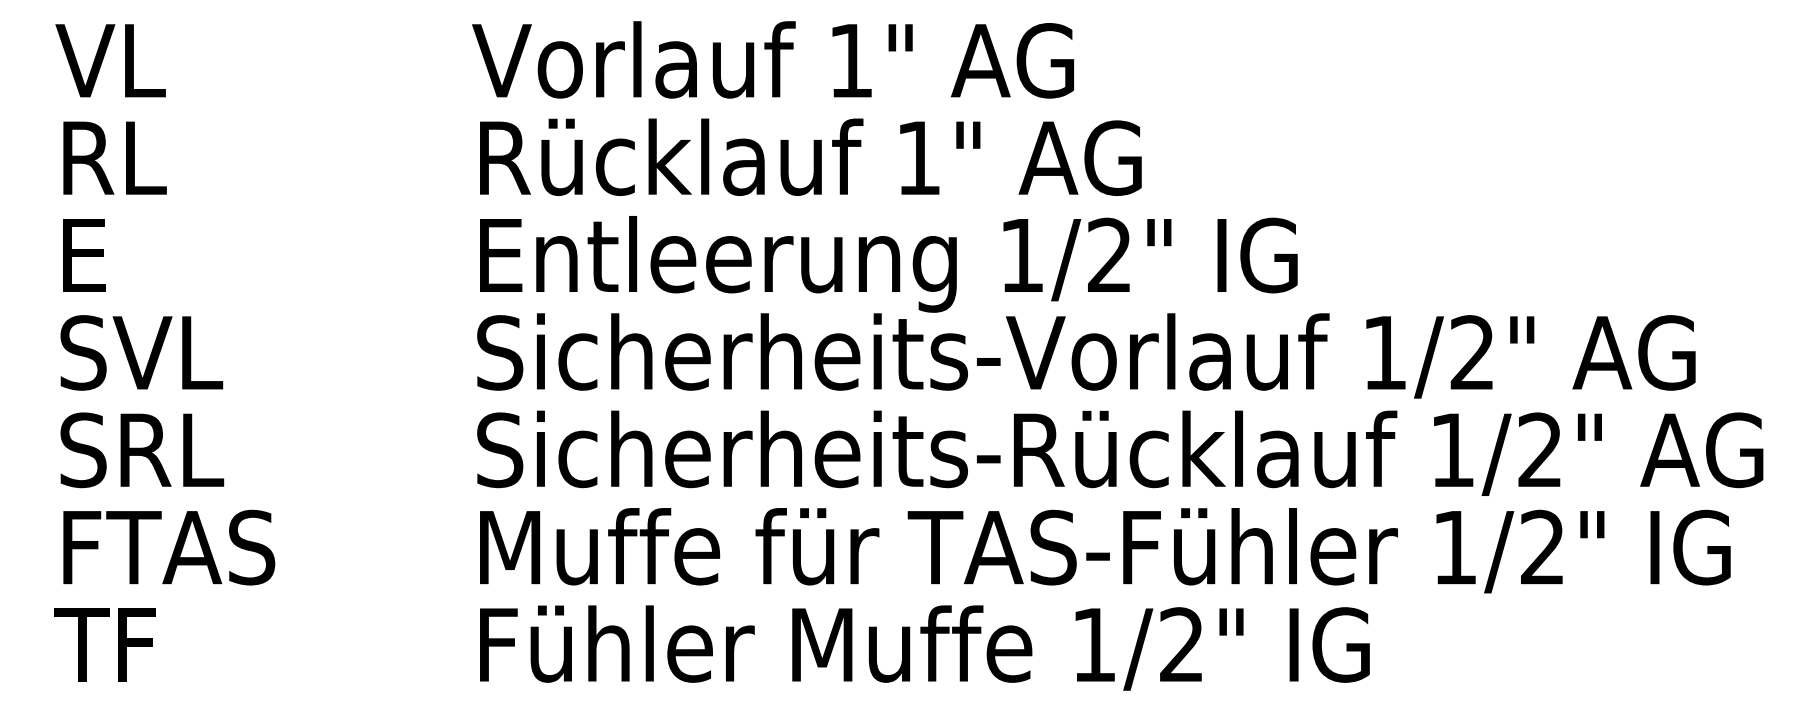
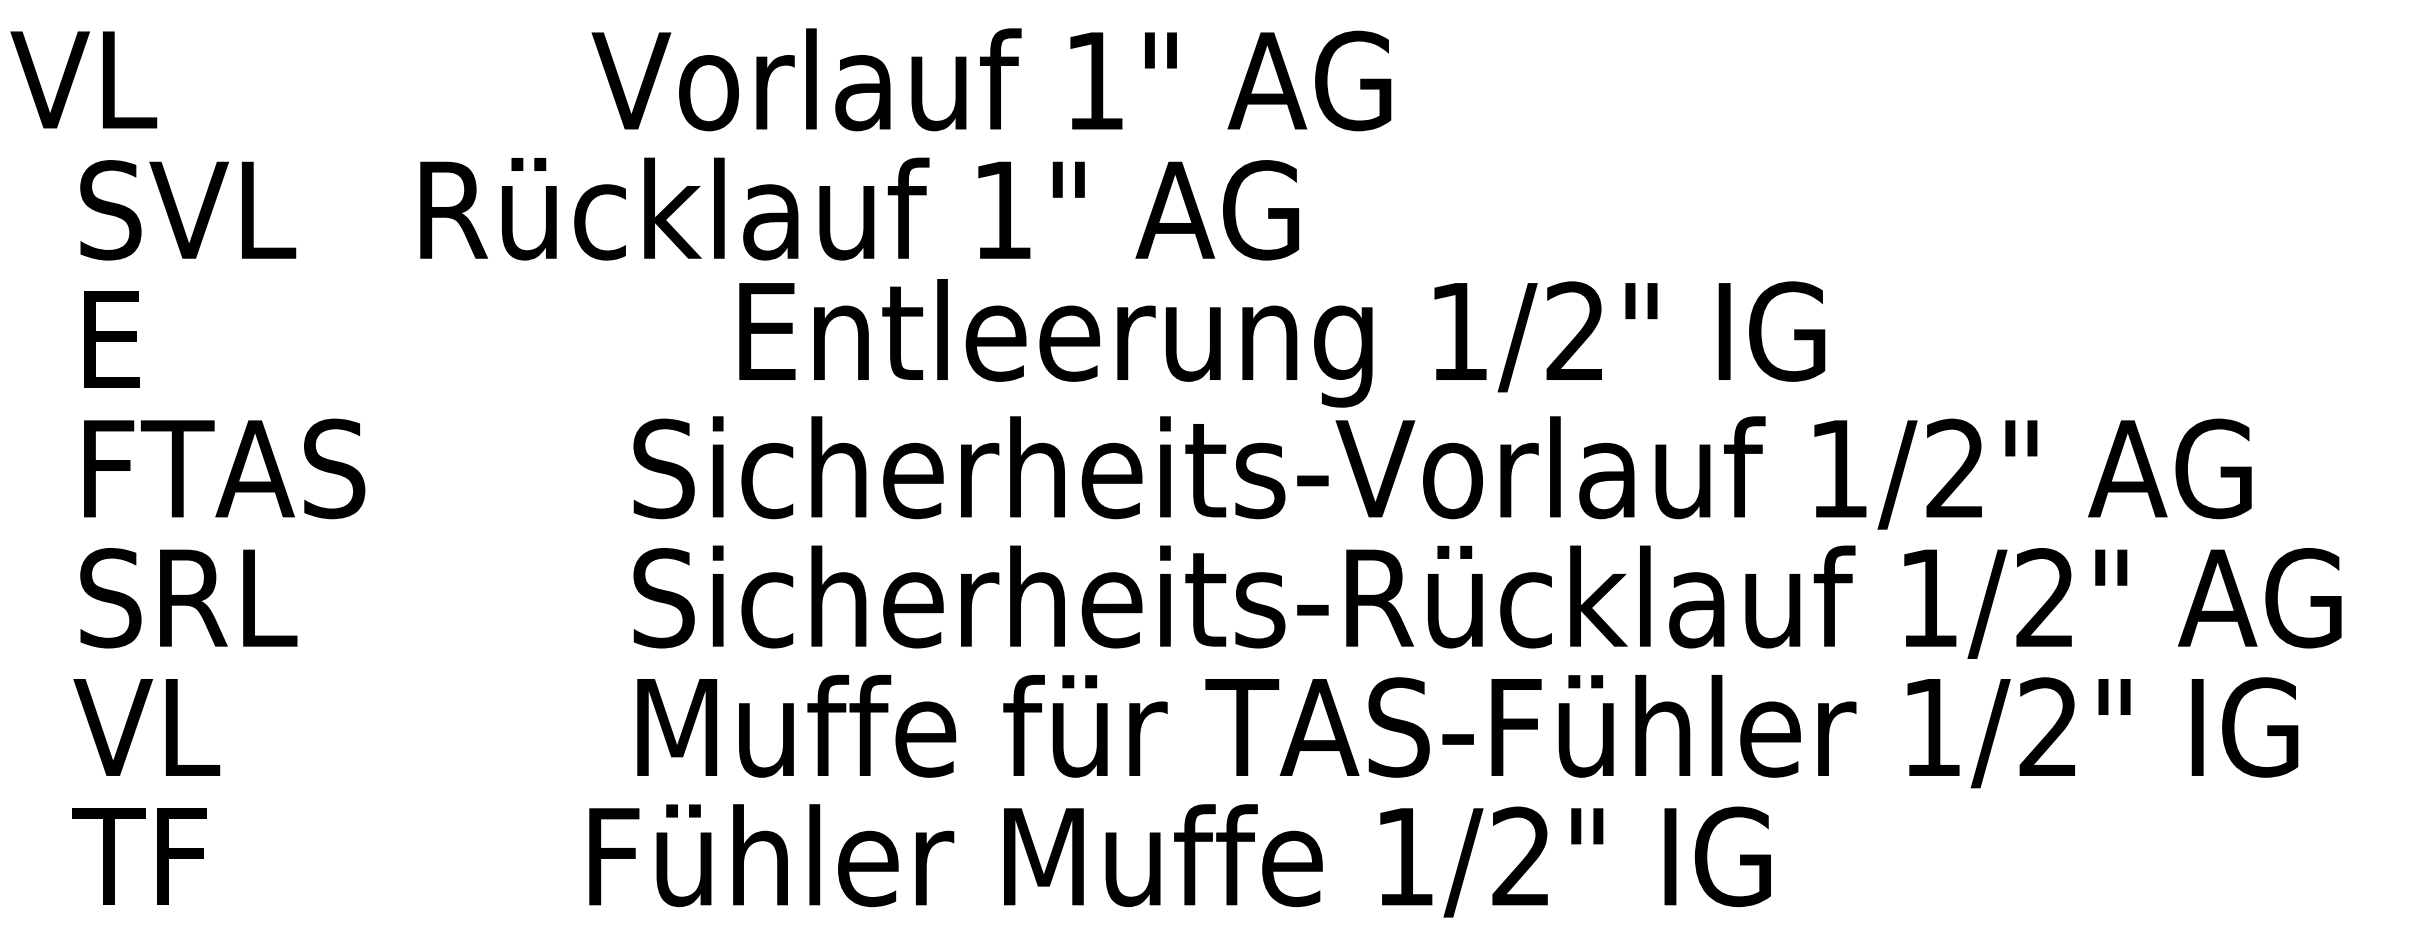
text: (773, 59) -> (991, 79), moved
text: (110, 60) -> (83, 79), moved
text: (810, 156) -> (859, 208), moved
text: (142, 158) -> (188, 210), RL -> SVL
text: (889, 264) -> (1282, 343), moved
text: (167, 352) -> (222, 468), SVL -> FTAS
text: (165, 547) -> (219, 727), FTAS -> VL
text: (924, 647) -> (1179, 860), moved

